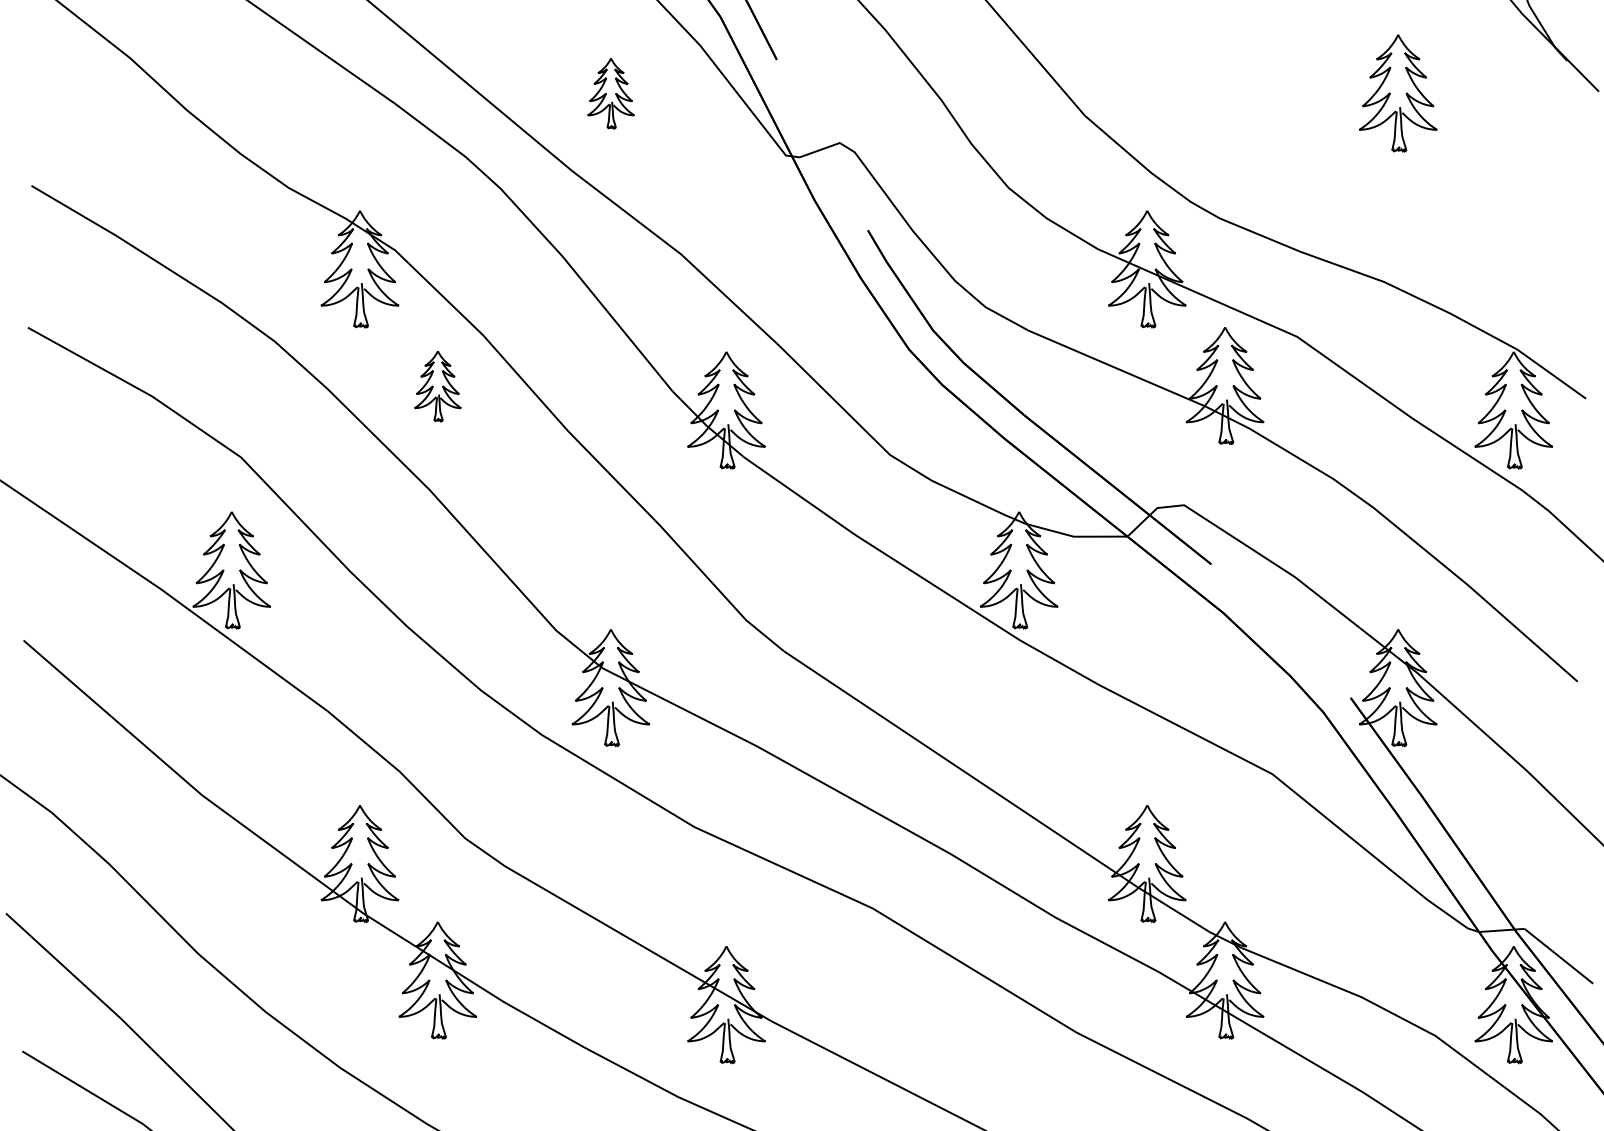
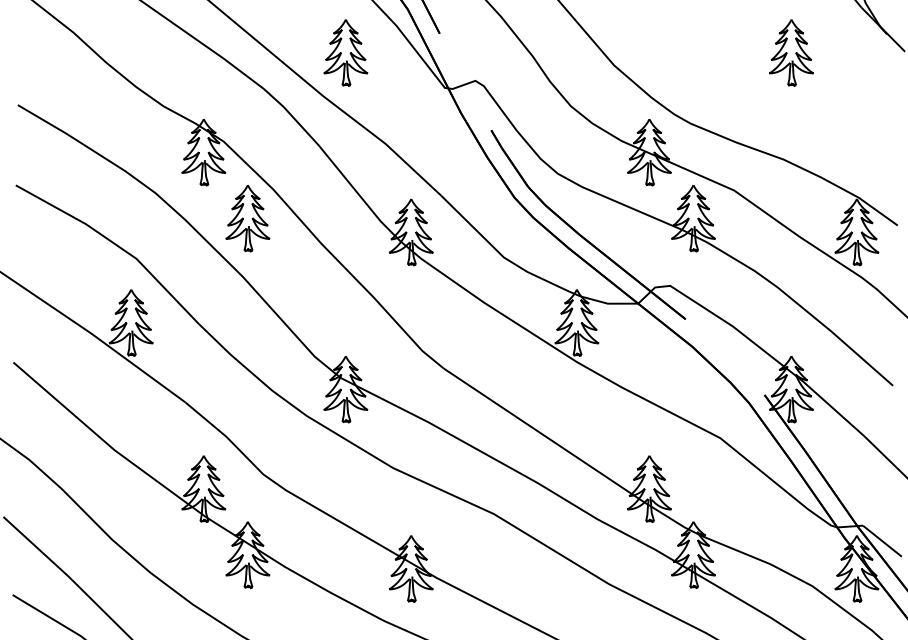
part: (610, 92) -> (345, 52), size x1.67
part: (437, 386) -> (247, 218), size x1.67

